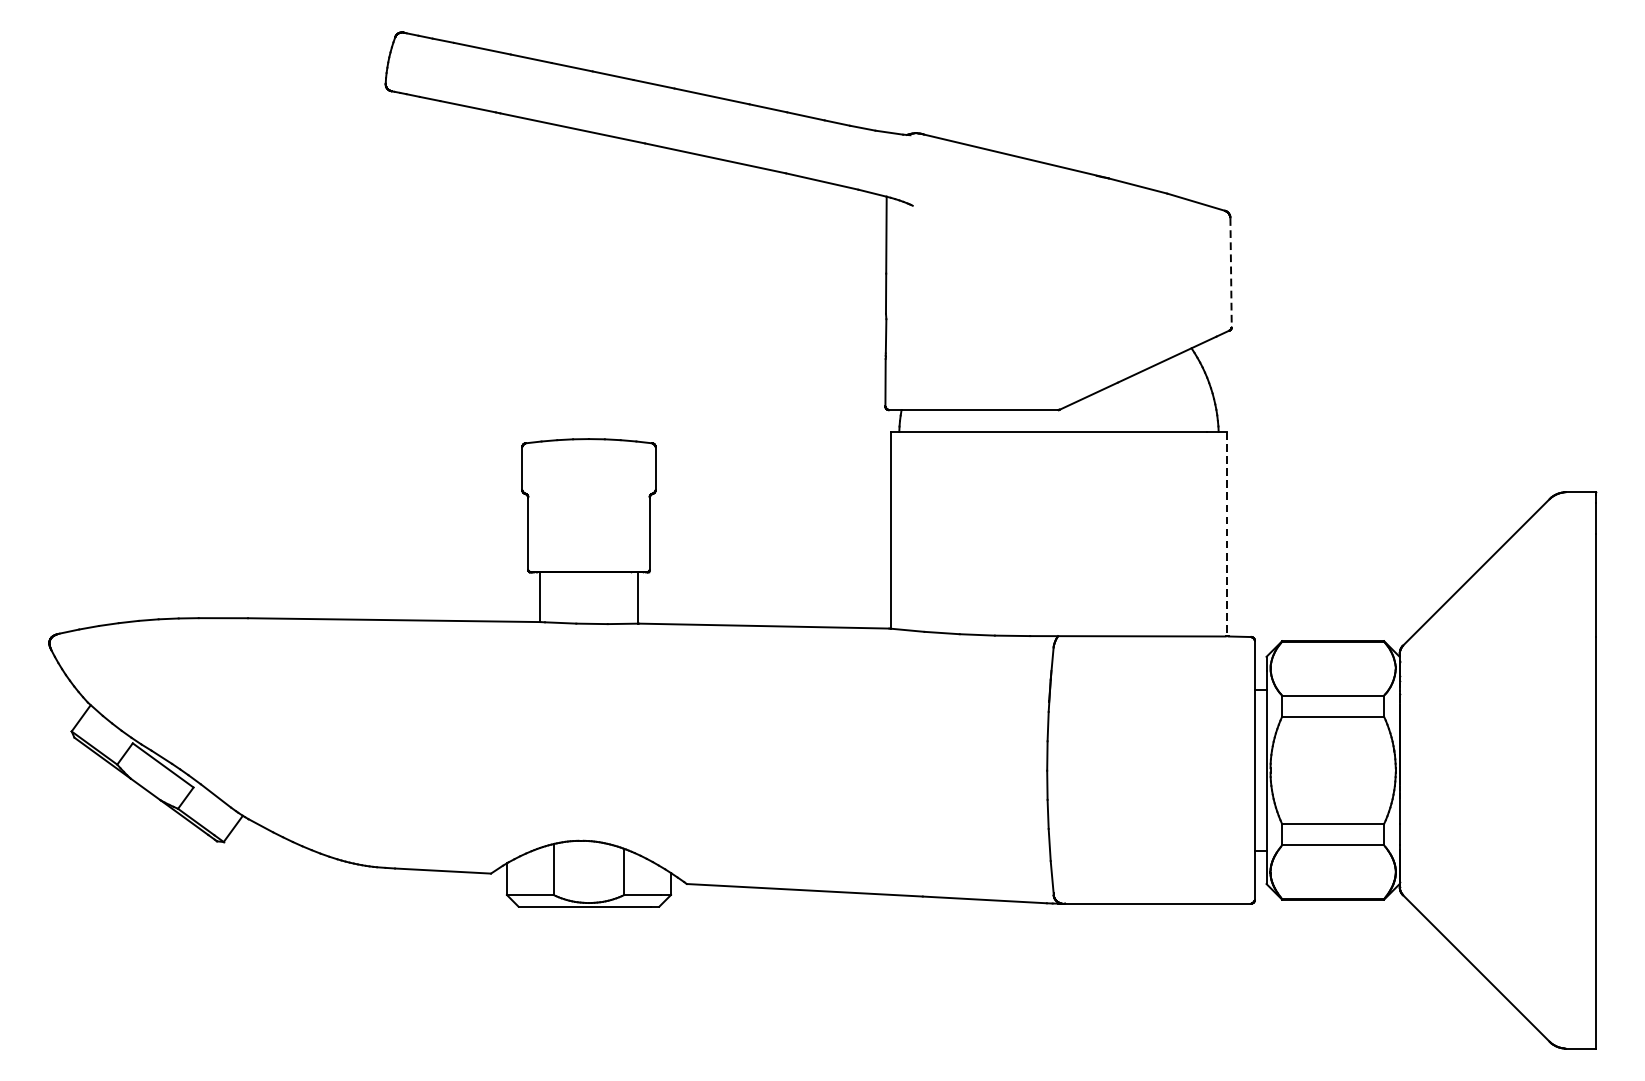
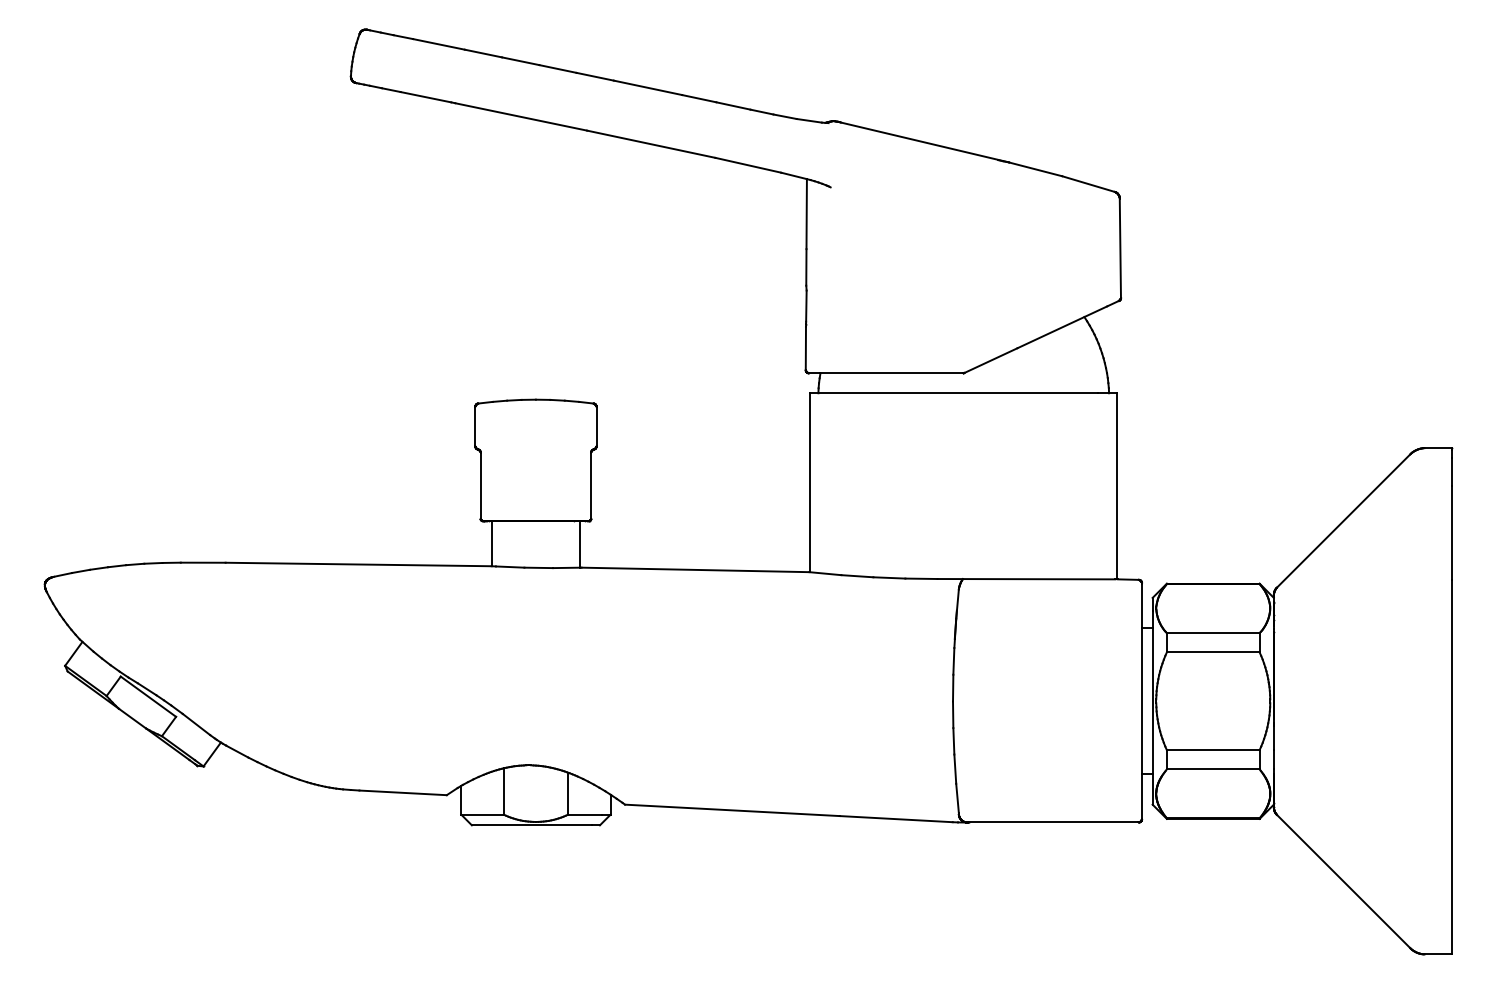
line: (1231, 272) -> (1120, 248), dashed -> solid
line: (1226, 534) -> (1116, 486), dashed -> solid

